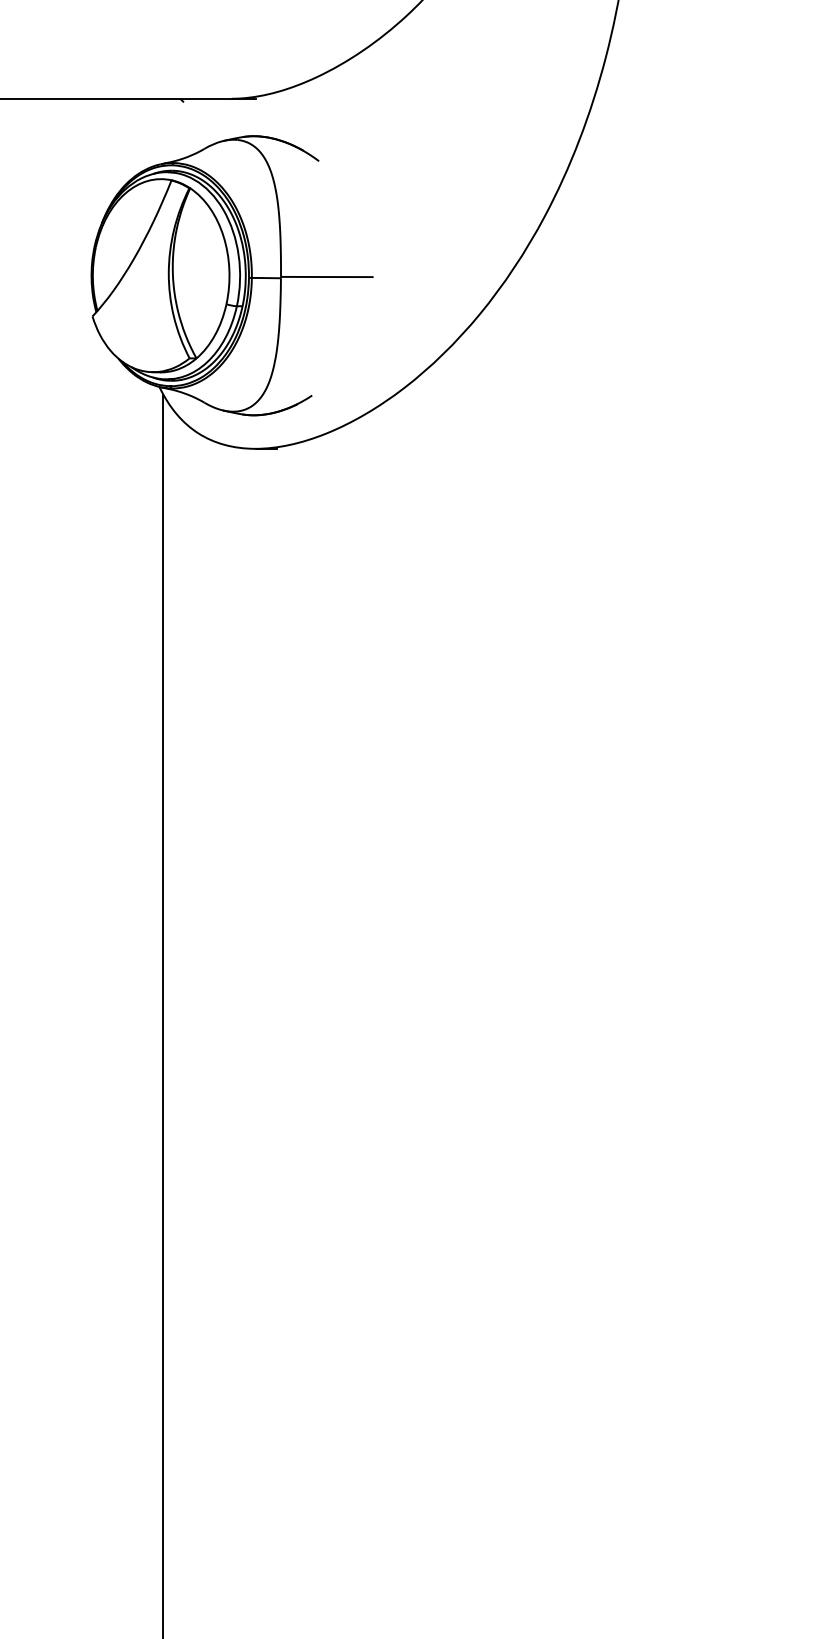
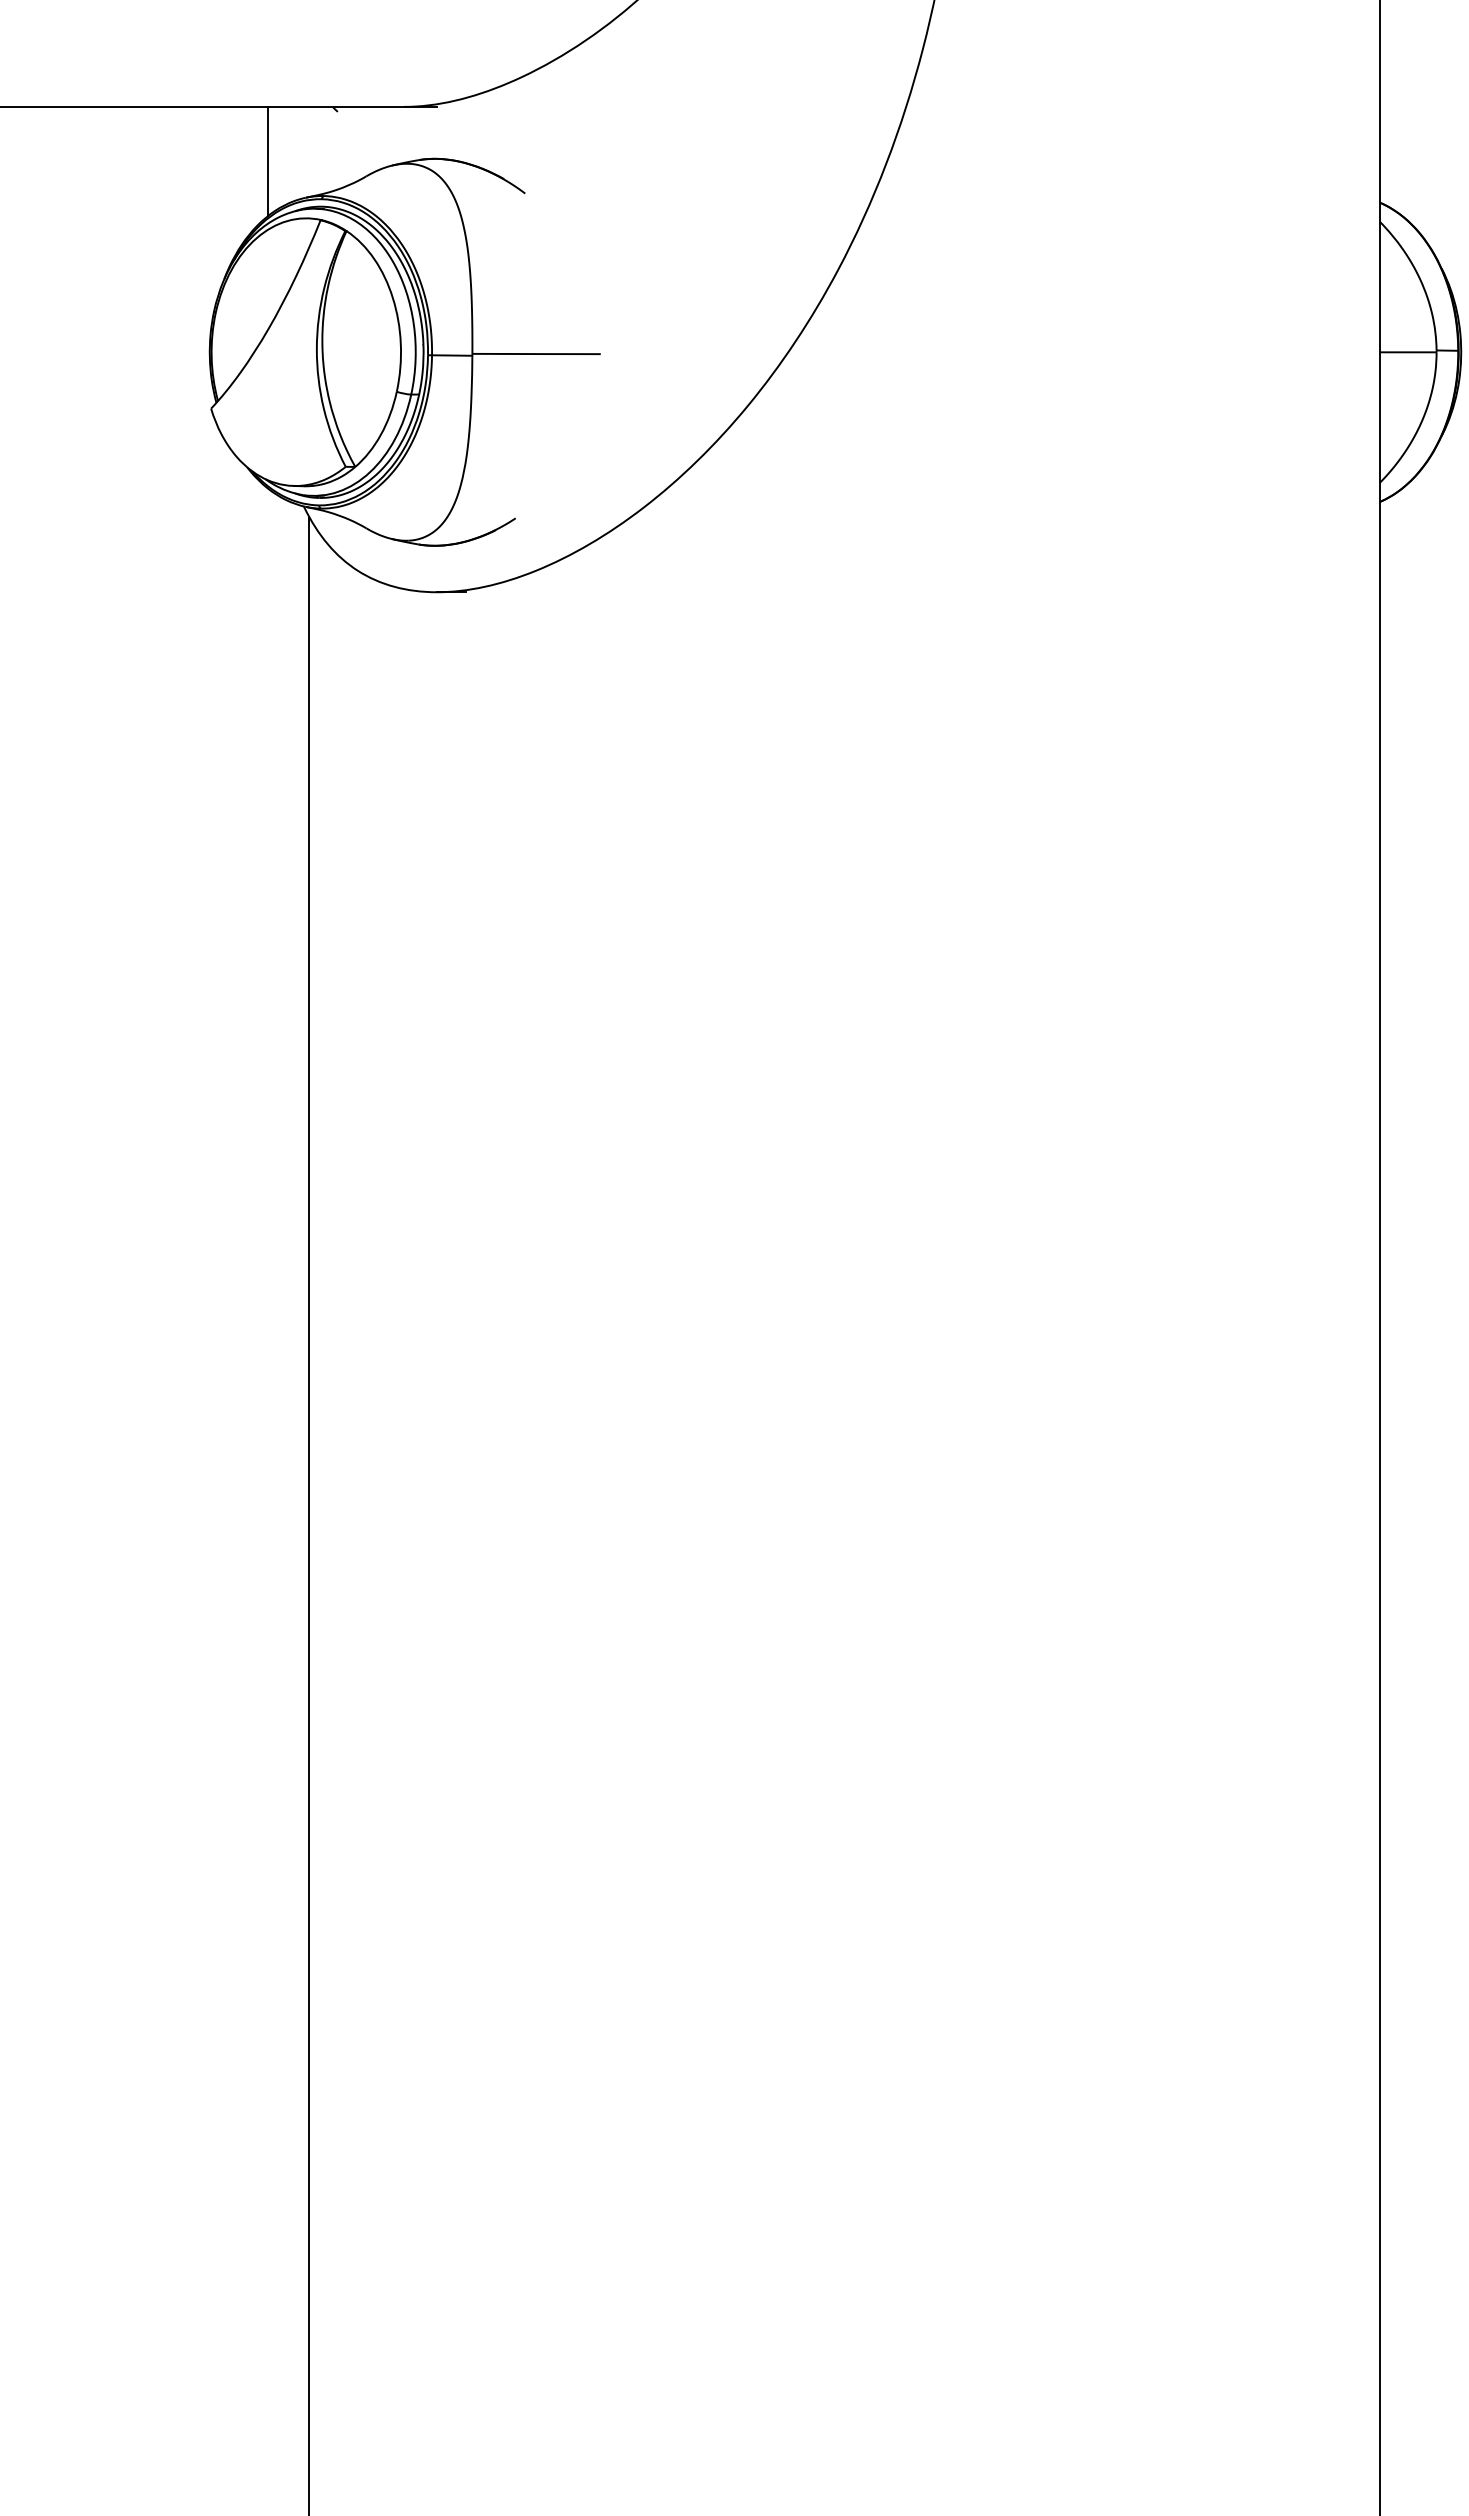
line: (133, 137) -> (268, 160), added

